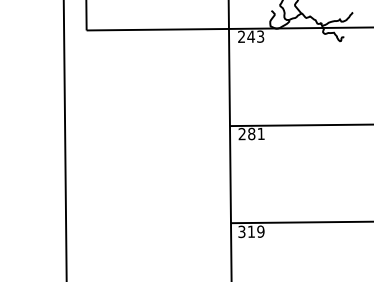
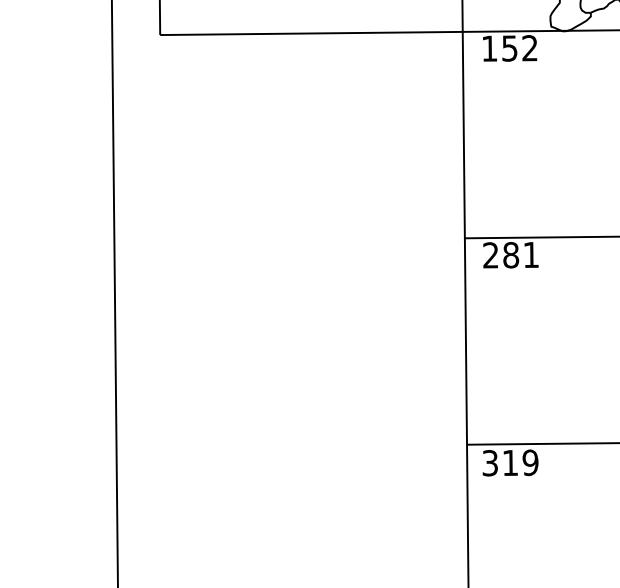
text: (251, 36) -> (510, 47), 243 -> 152

